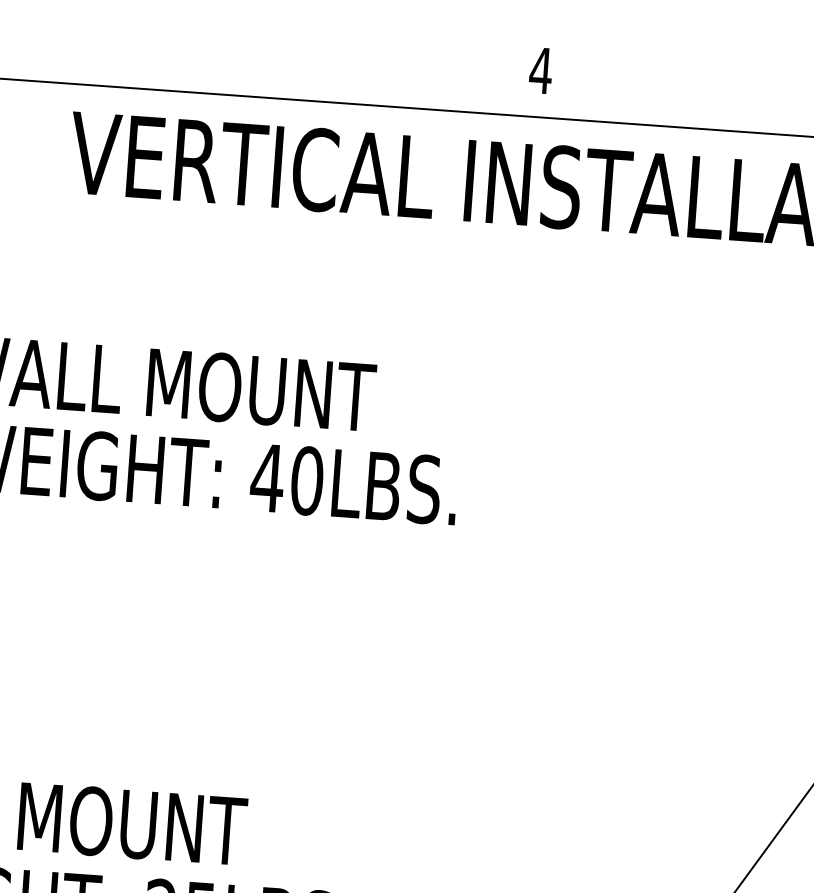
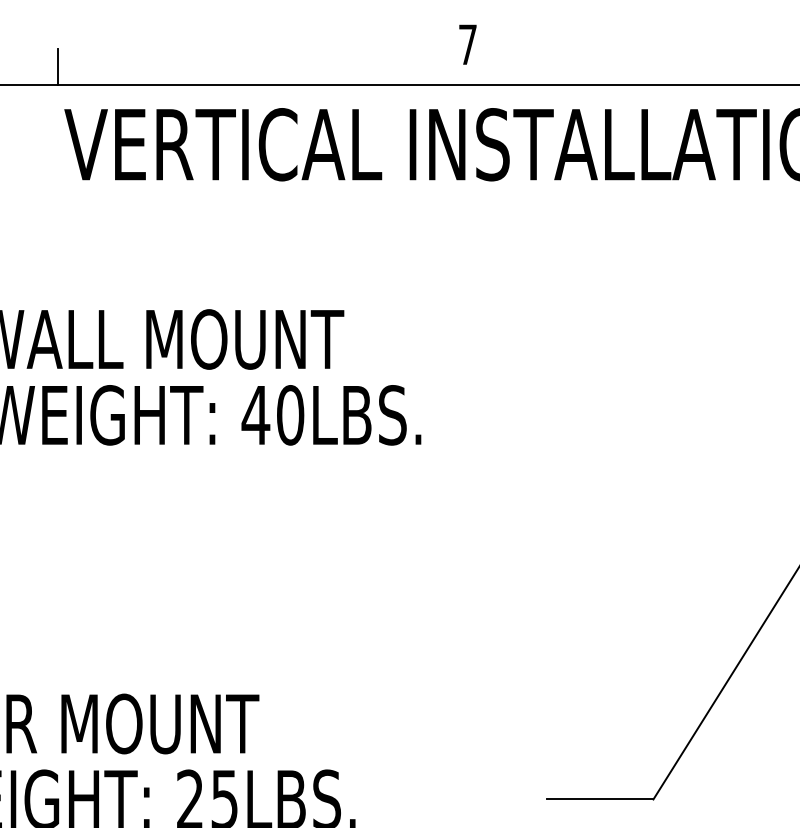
line: (69, 63) -> (58, 67), added
text: (540, 70) -> (467, 44), 4 -> 7

